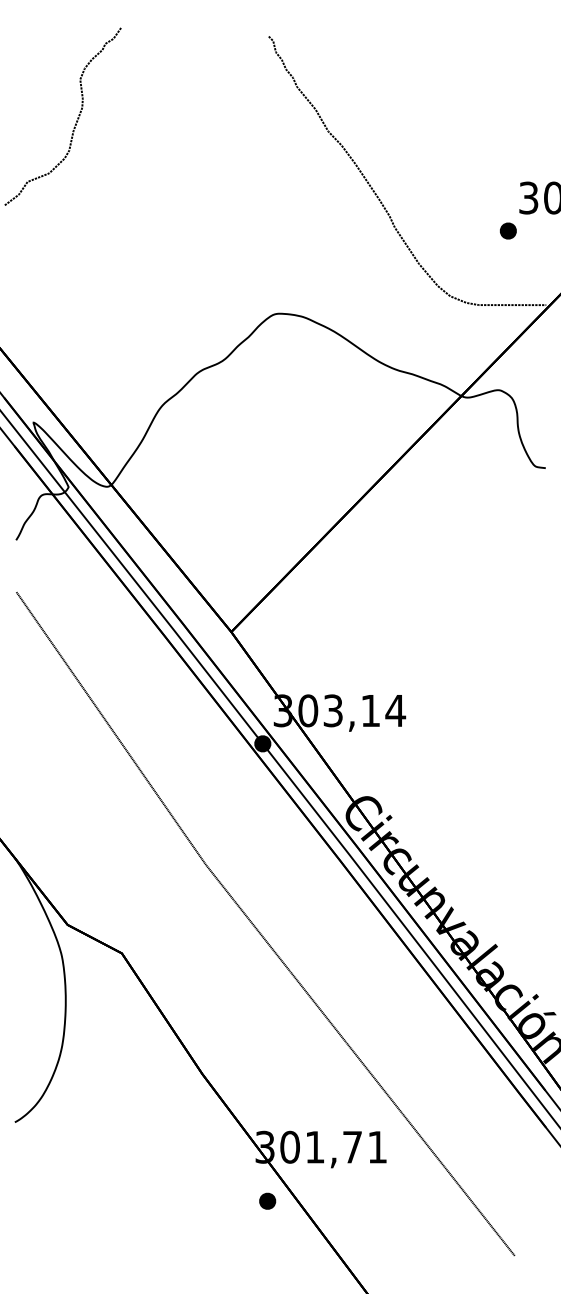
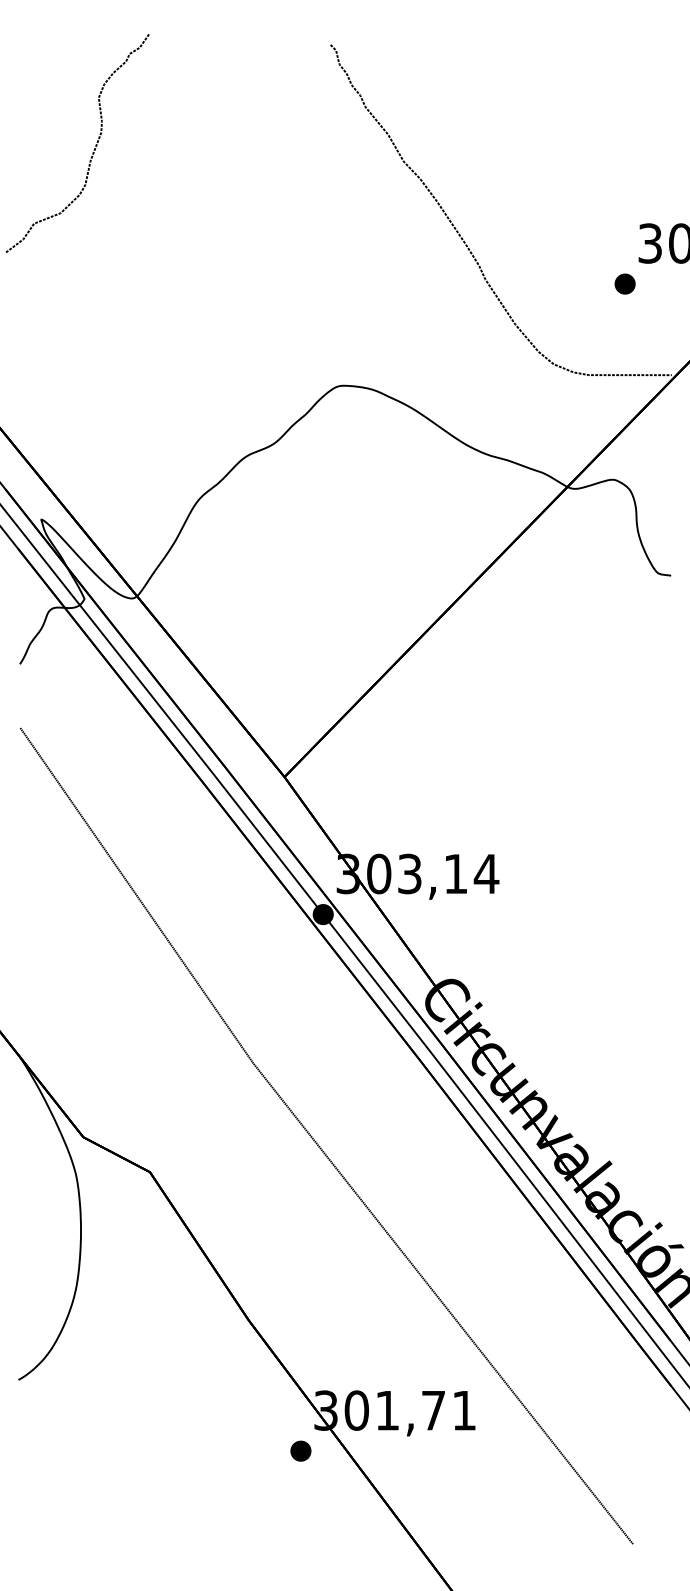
part: (267, 1200) -> (300, 1450), moved

